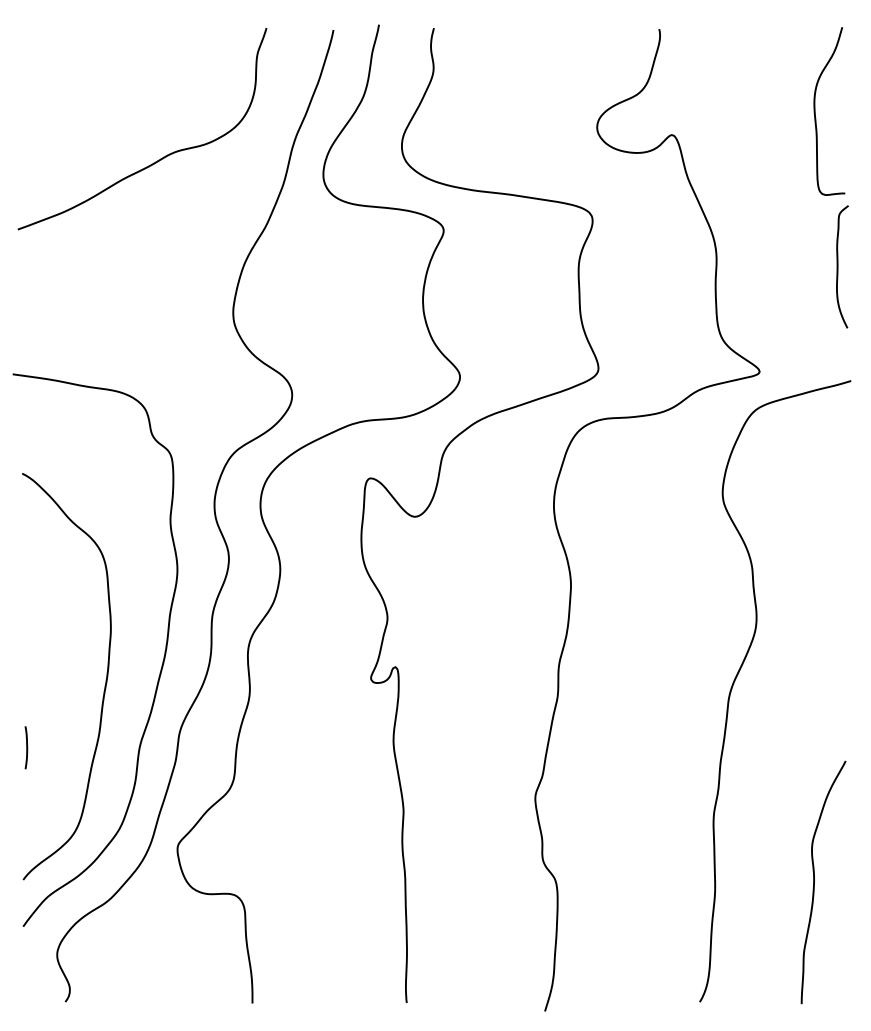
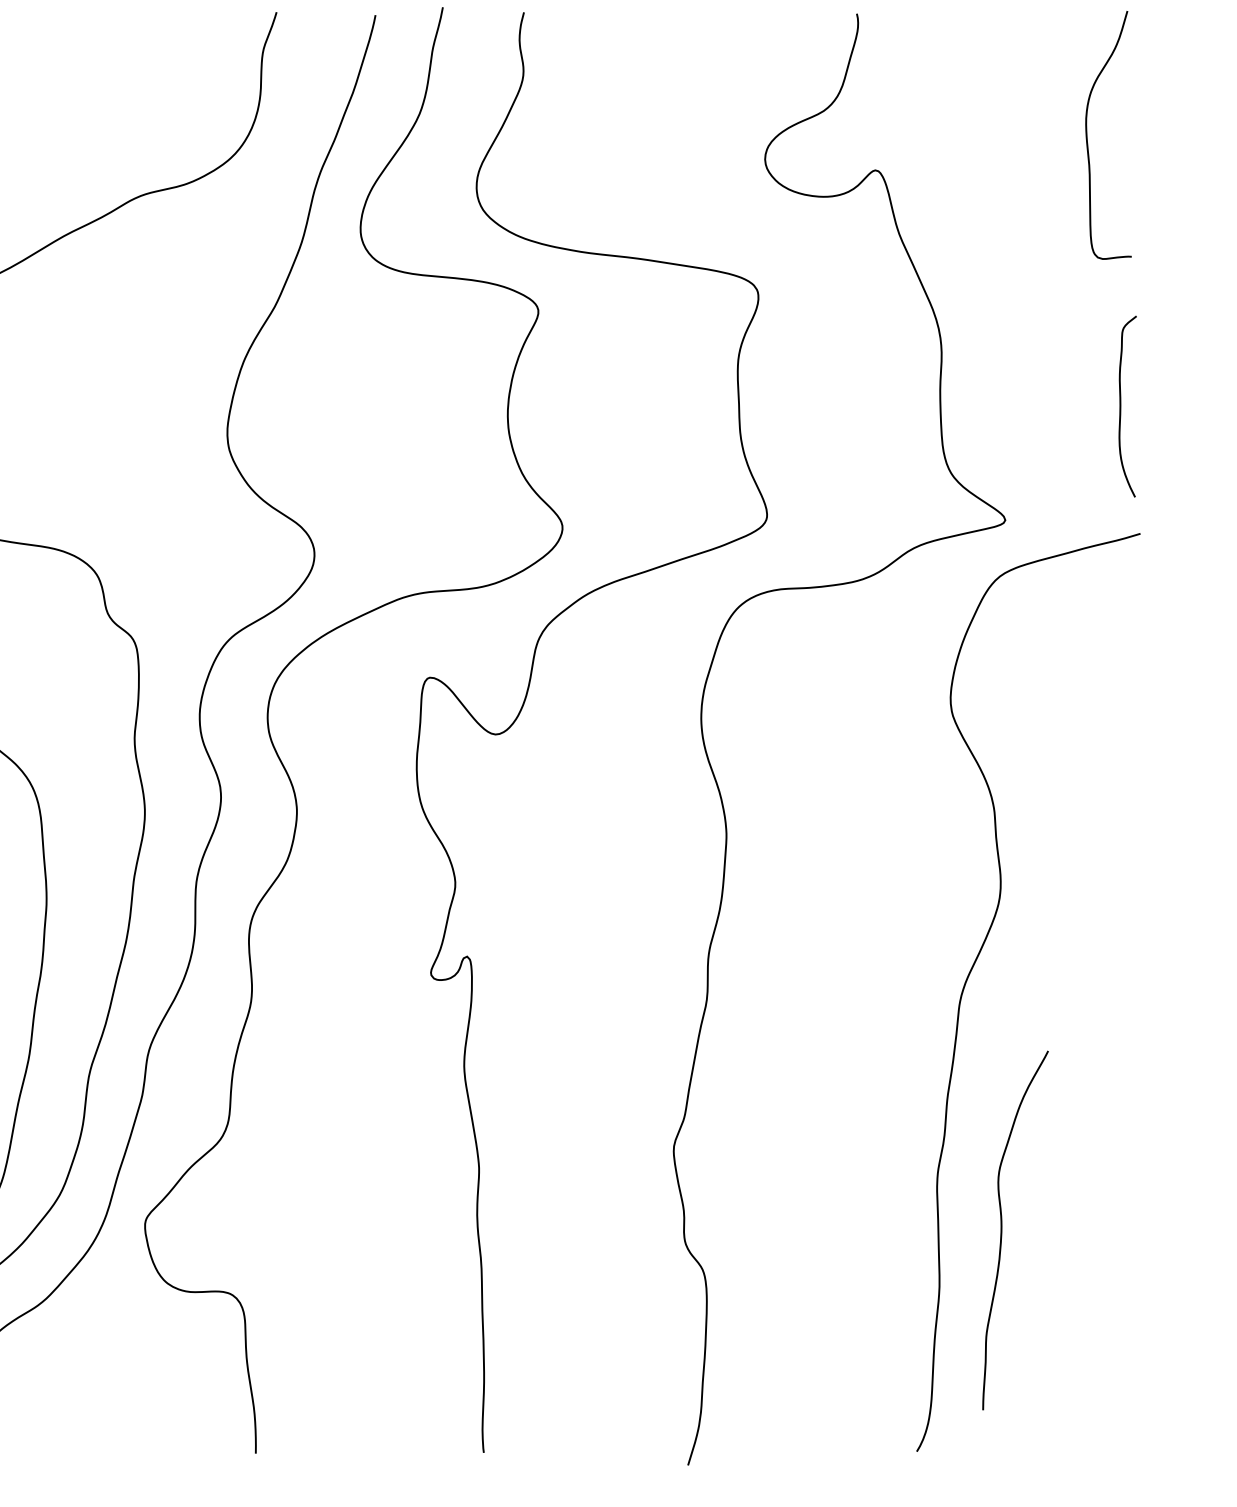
curve: (838, 266) -> (1121, 405), moved
curve: (814, 882) -> (1002, 1230), moved

